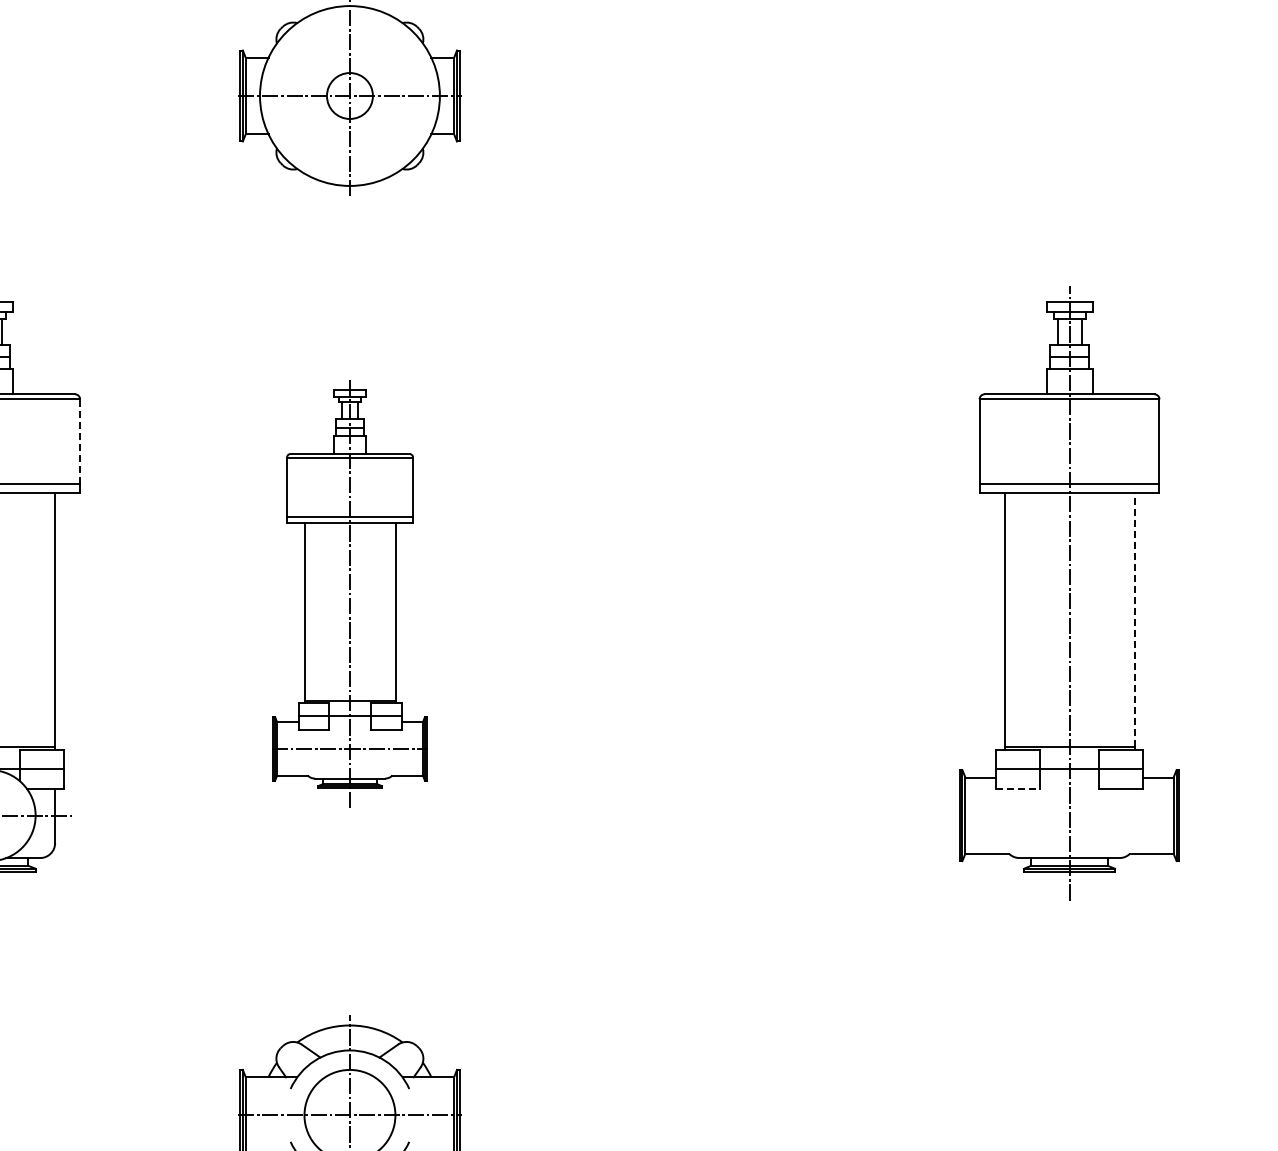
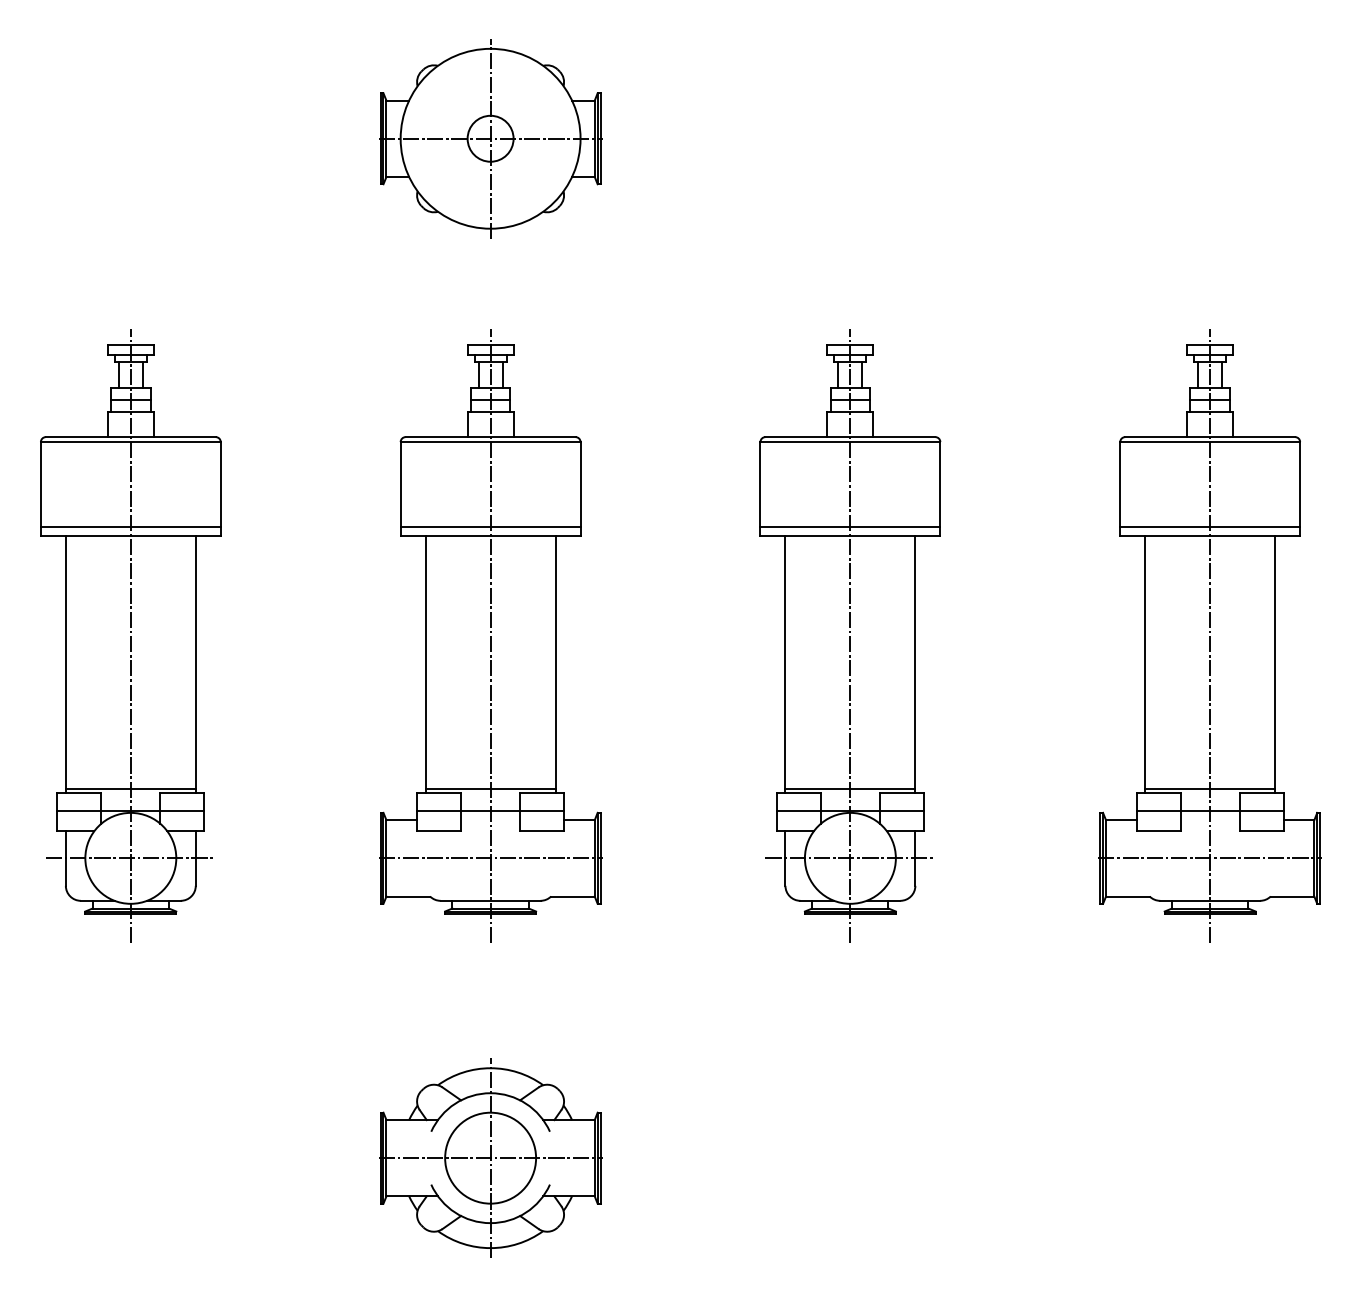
line: (79, 440) -> (220, 483), dashed -> solid
part: (349, 592) -> (490, 635), size x1.43
part: (709, 592) -> (850, 635), added
line: (1134, 619) -> (1275, 662), dashed -> solid
line: (1017, 788) -> (1158, 831), dashed -> solid
line: (1069, 815) -> (1210, 858), added

